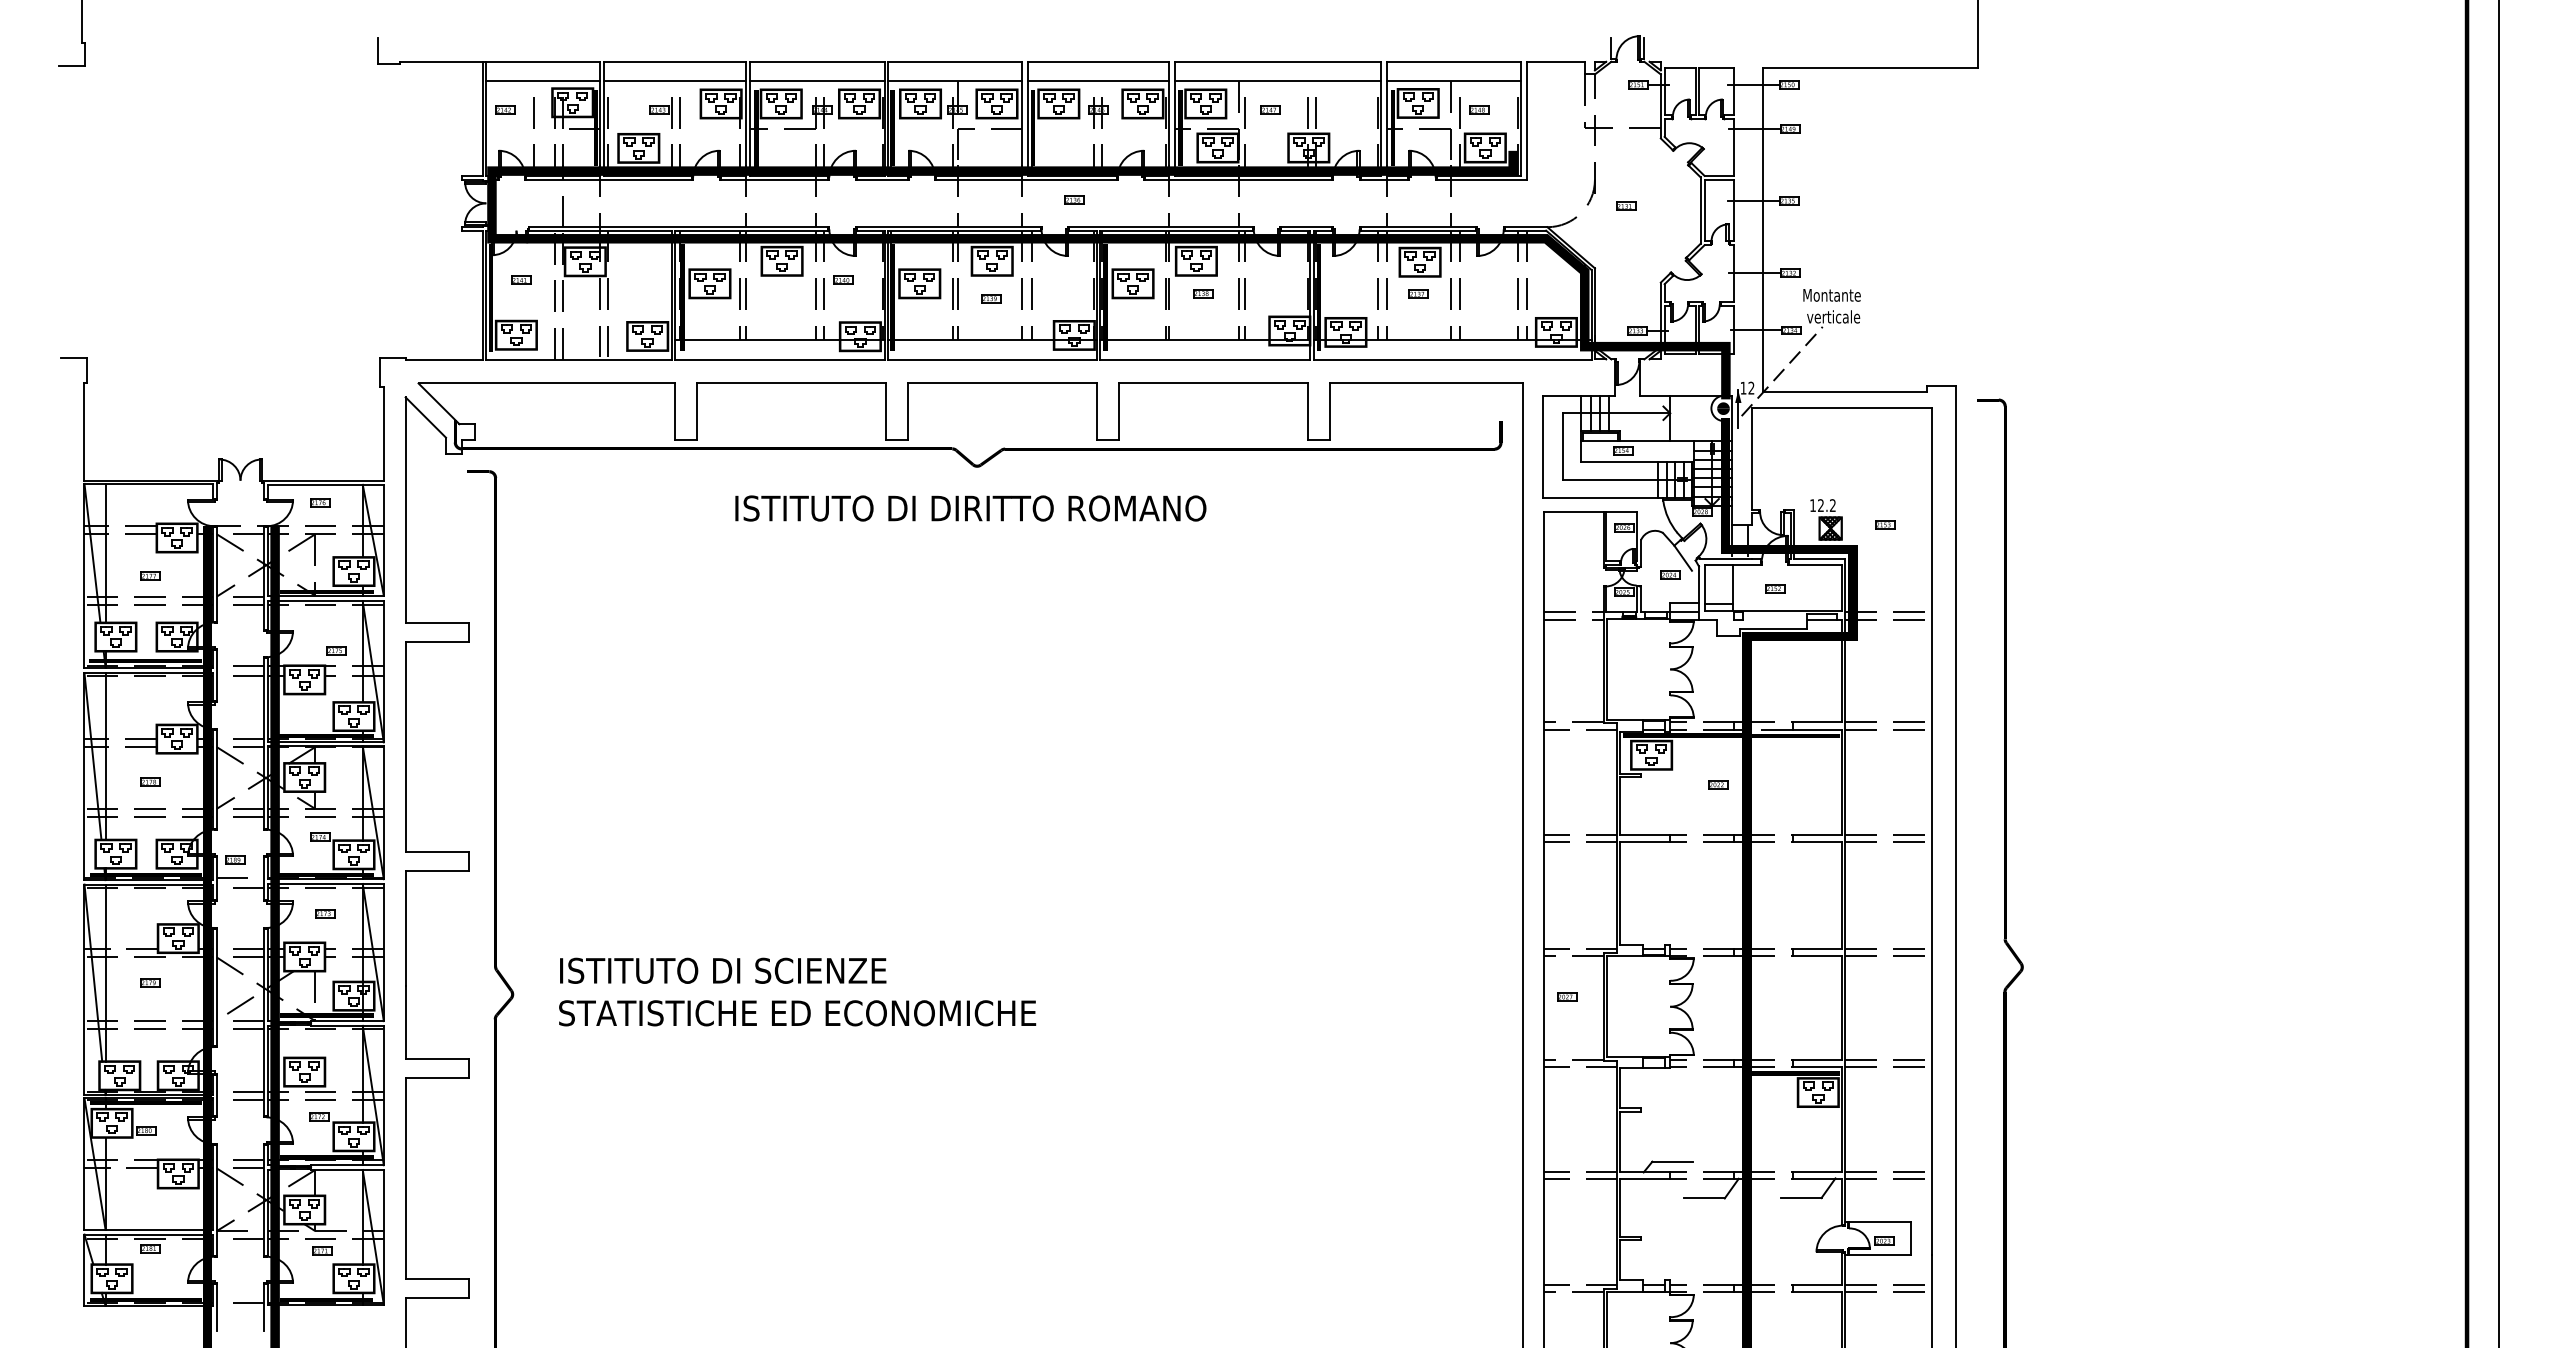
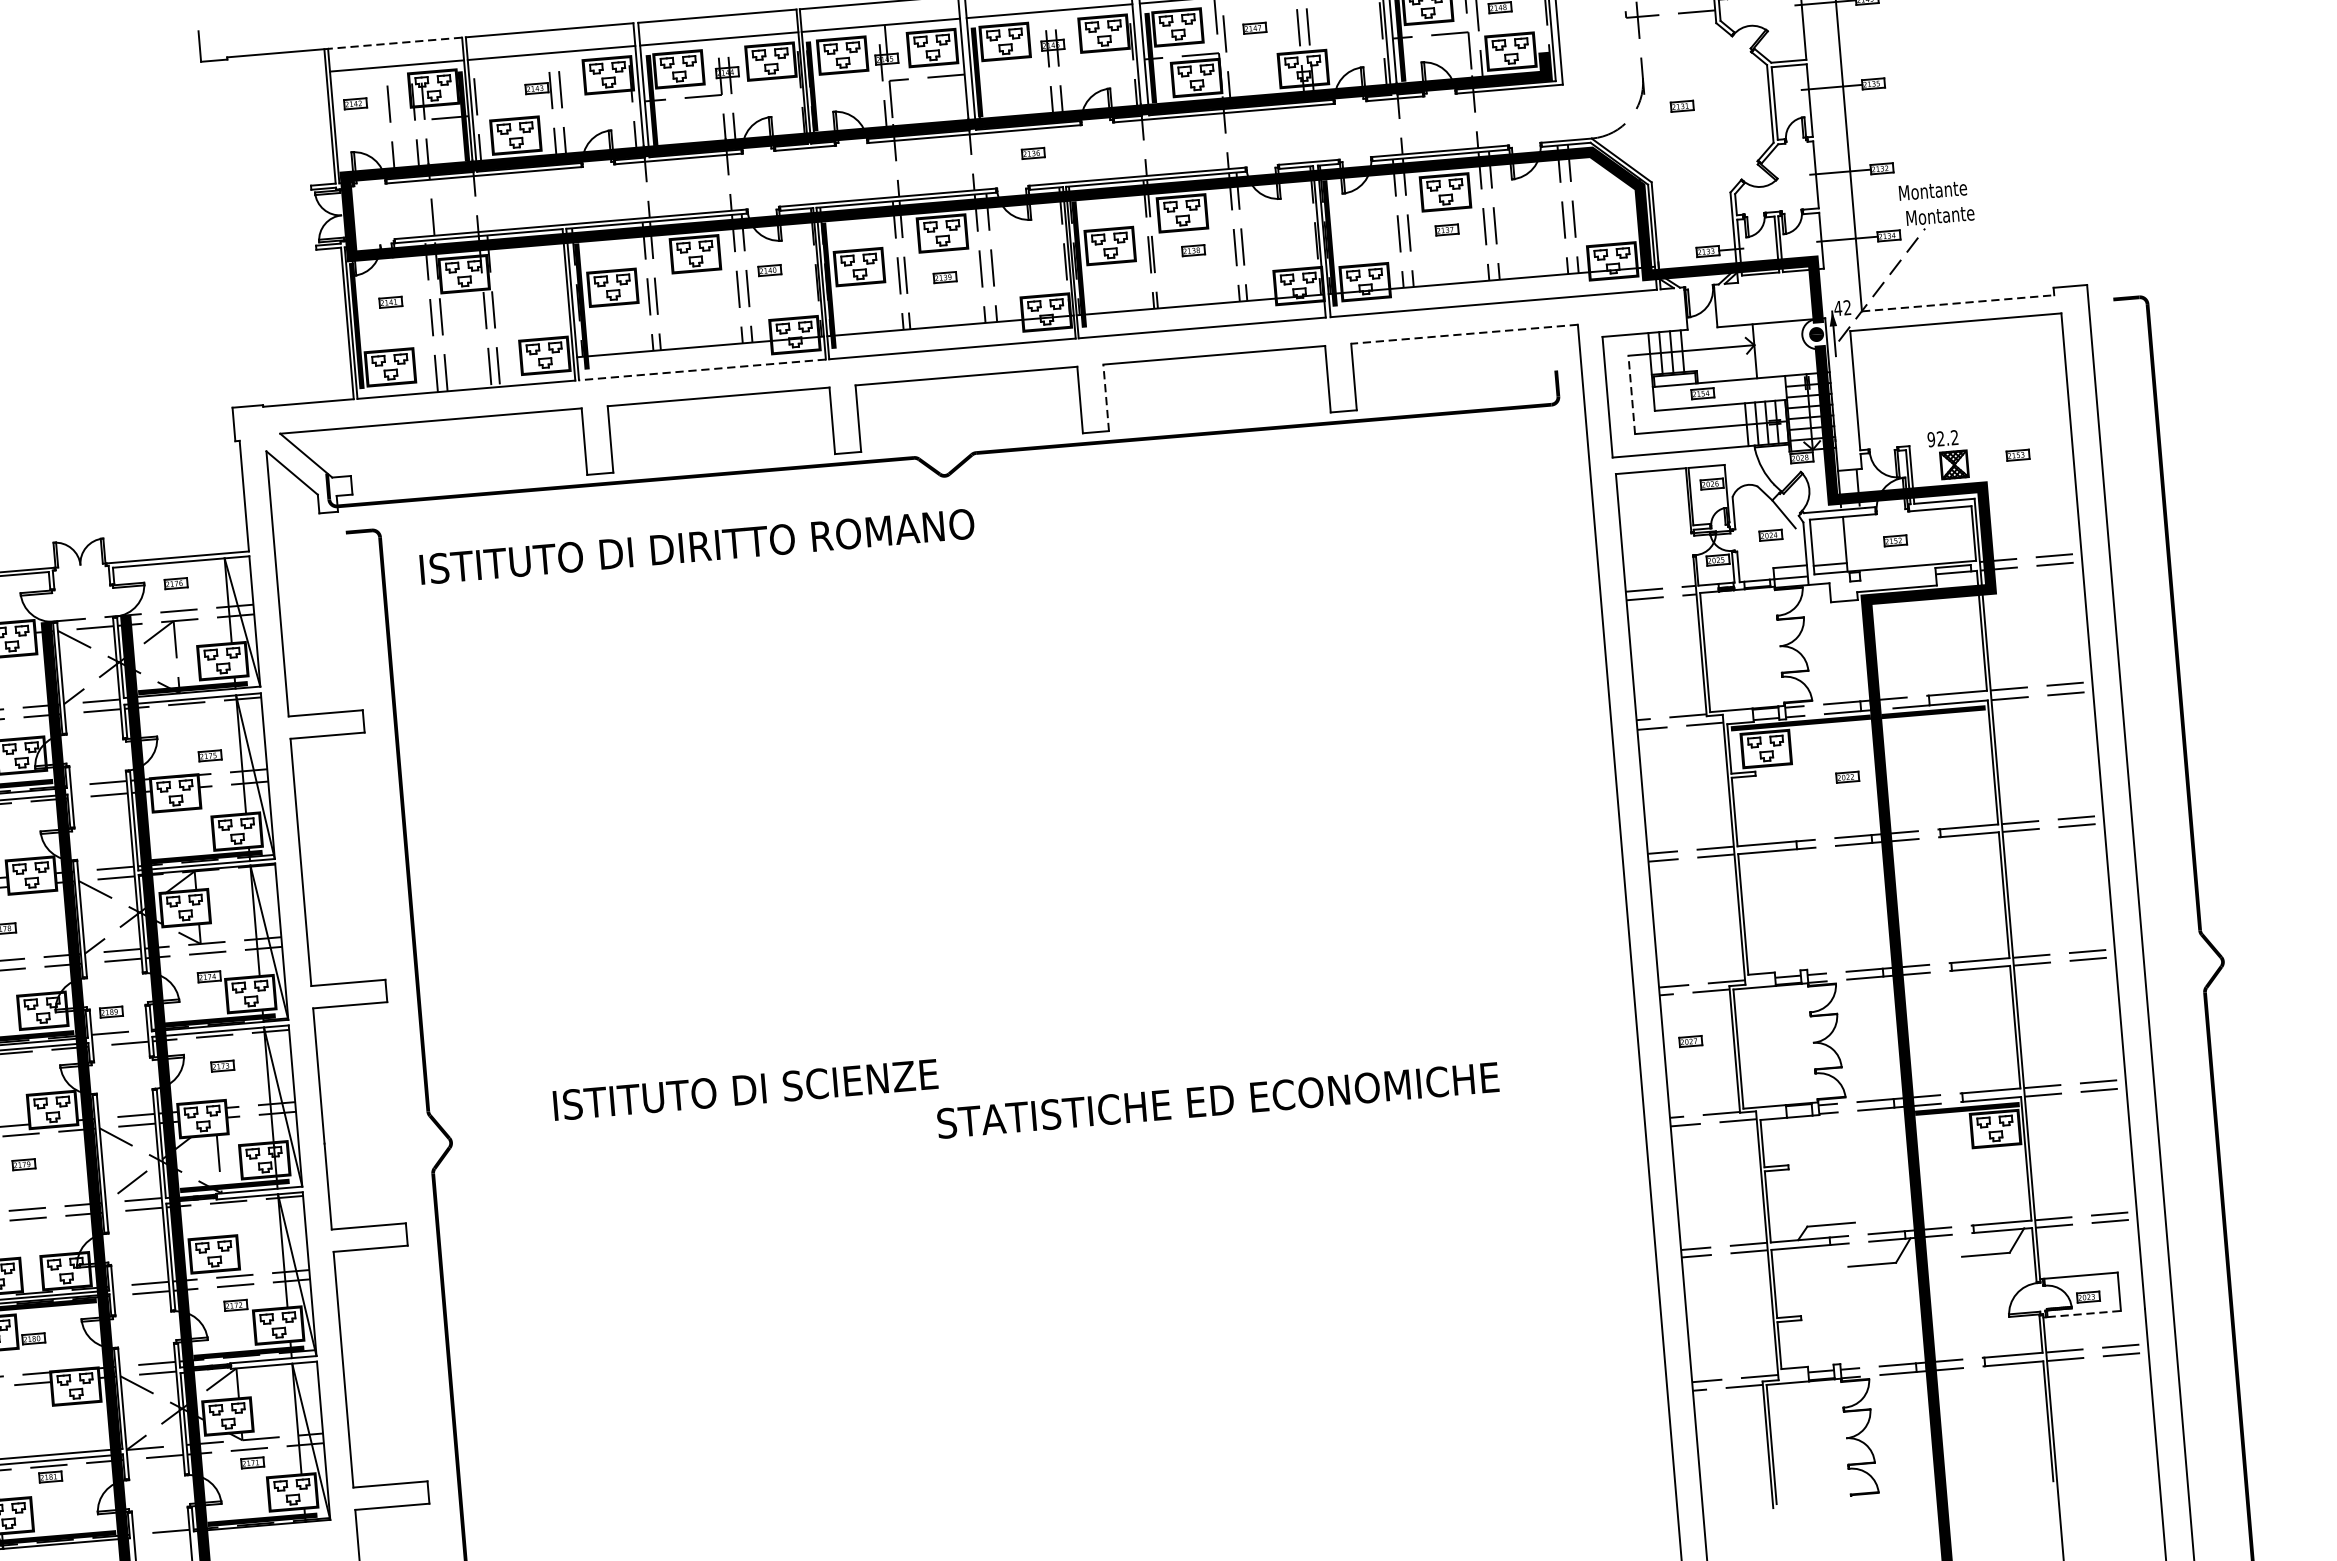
line: (542, 61) -> (394, 43), solid -> dashed
text: (1836, 316) -> (1940, 215), verticale -> Montante
line: (779, 359) -> (702, 369), solid -> dashed
line: (1425, 383) -> (1463, 334), solid -> dashed
text: (1743, 387) -> (1838, 307), 12 -> 42
line: (1845, 392) -> (1958, 303), solid -> dashed
line: (1118, 411) -> (1105, 397), solid -> dashed
line: (1563, 446) -> (1632, 394), solid -> dashed
text: (1813, 505) -> (1931, 439), 12.2 -> 92.2
text: (970, 508) -> (696, 546), moved
text: (723, 970) -> (745, 1089), moved
text: (797, 1013) -> (1218, 1100), moved
line: (1880, 1255) -> (2084, 1314), solid -> dashed

